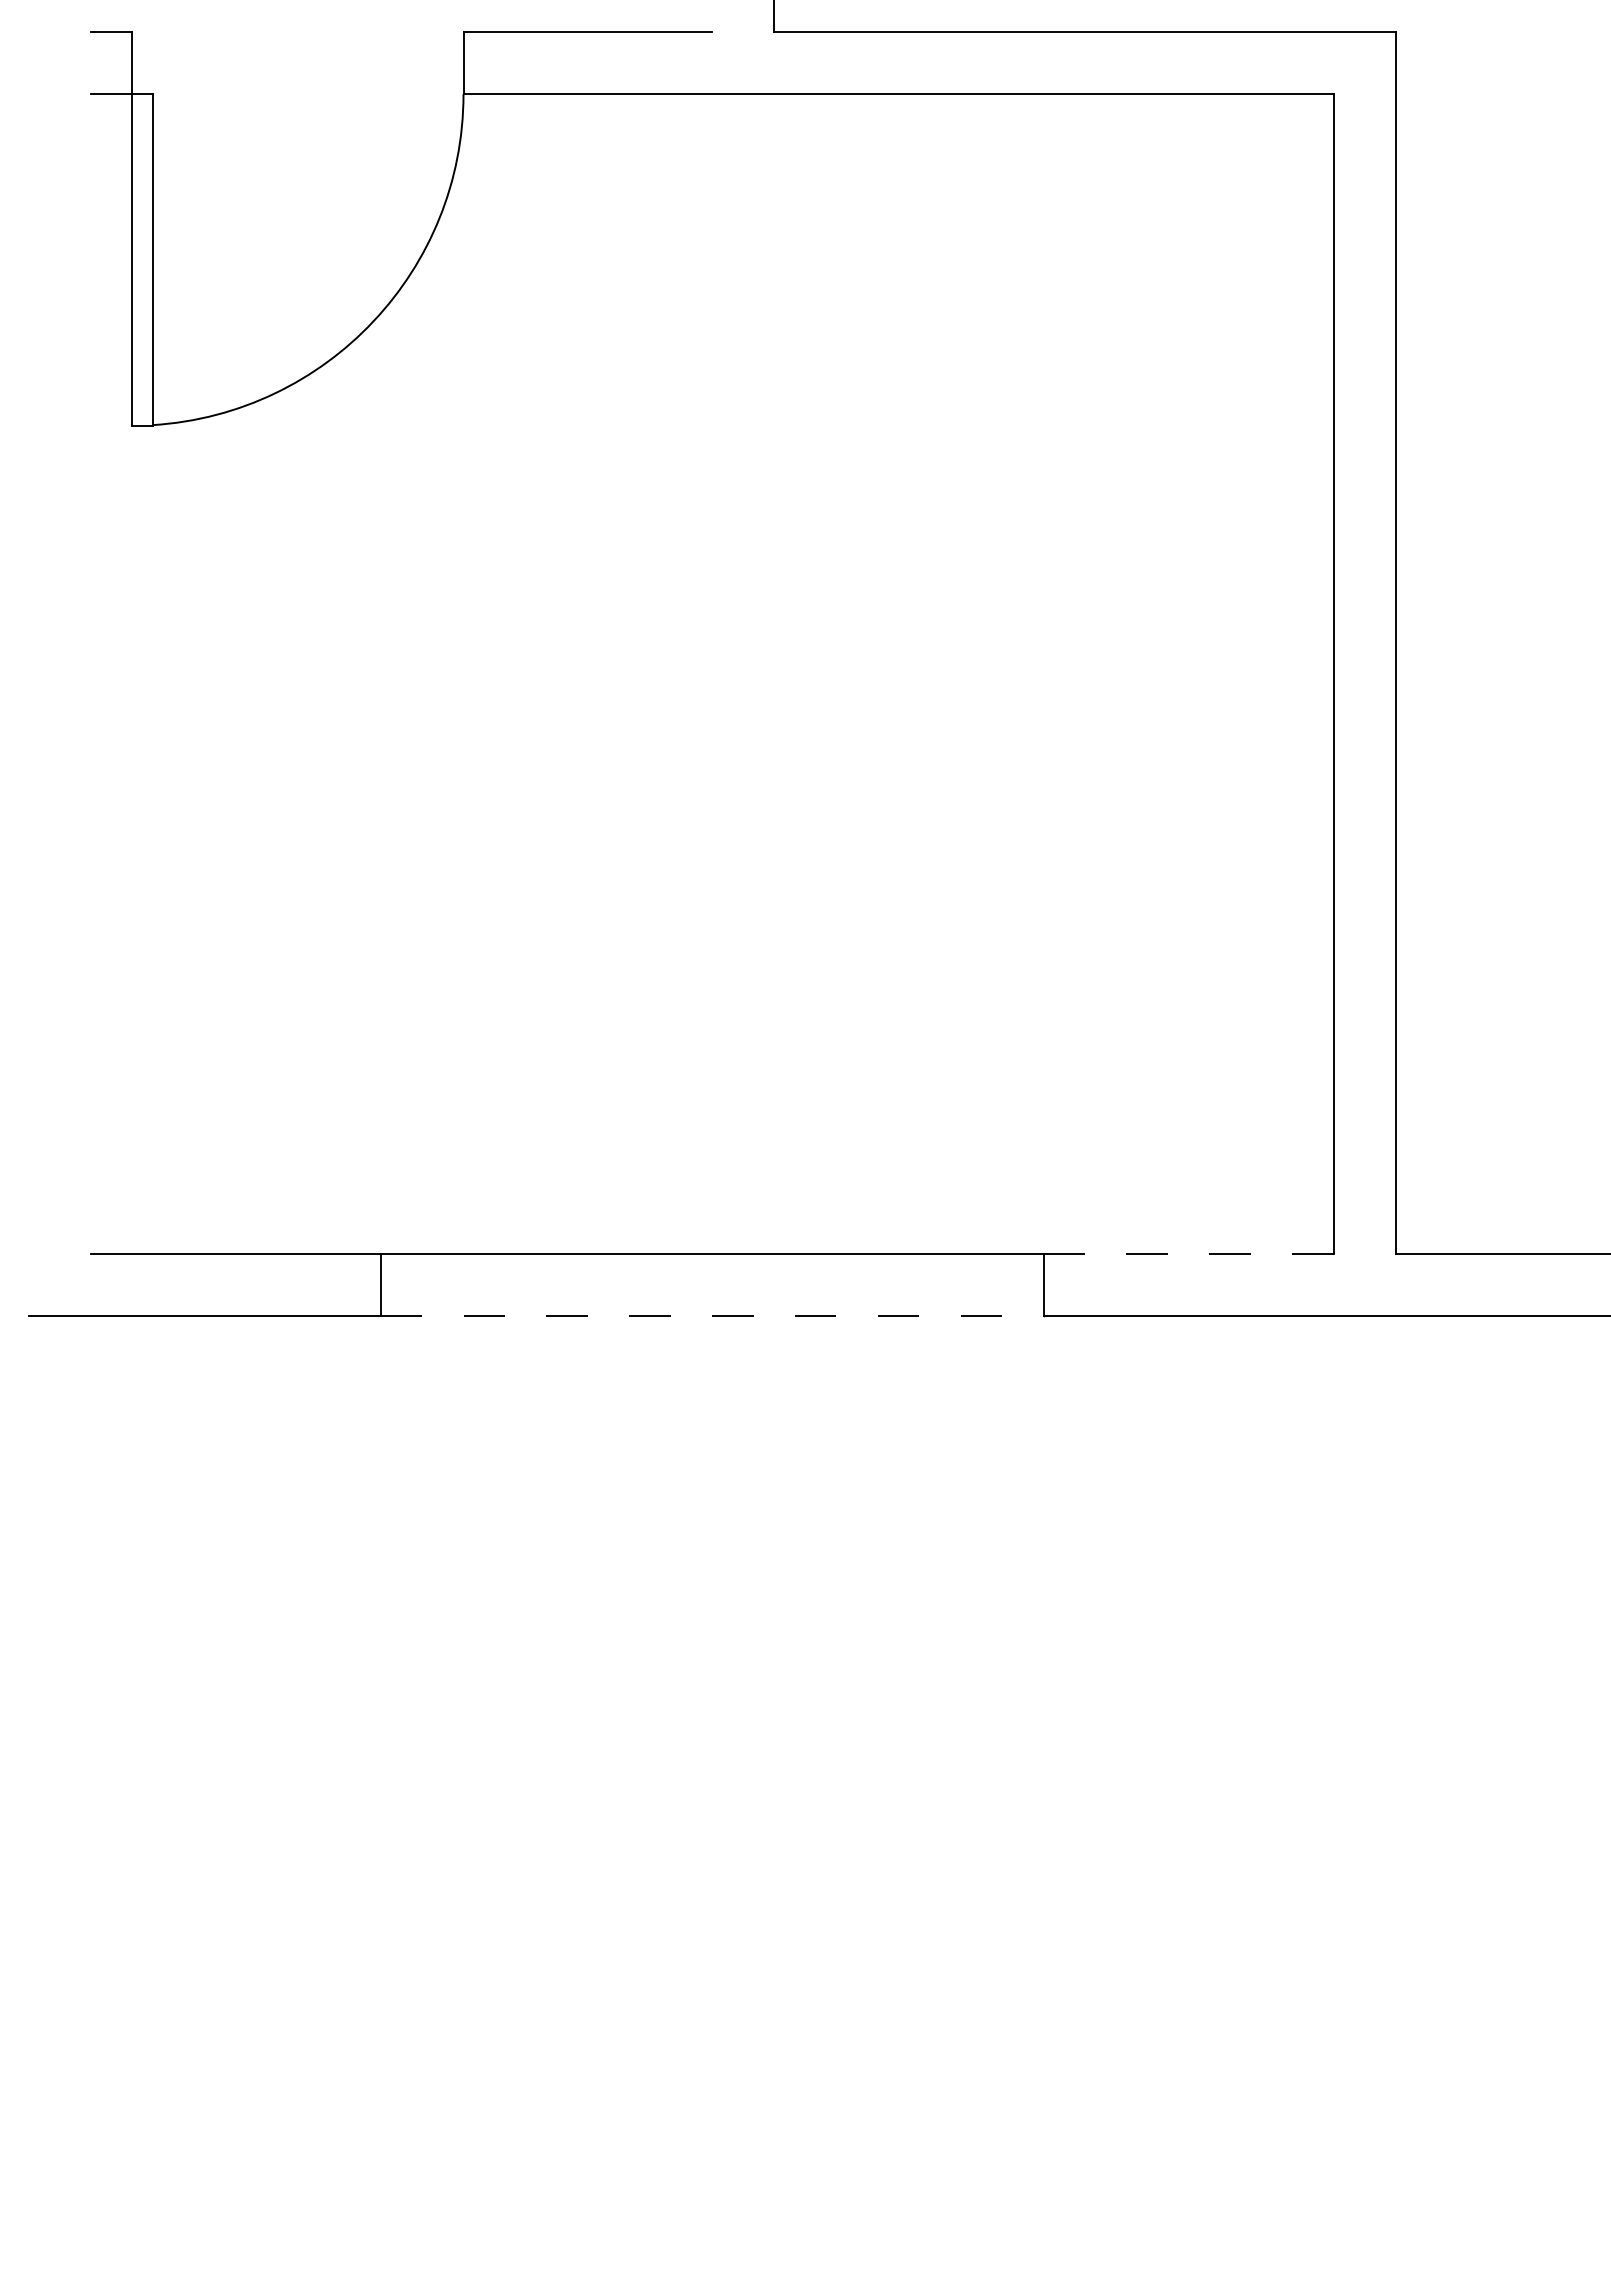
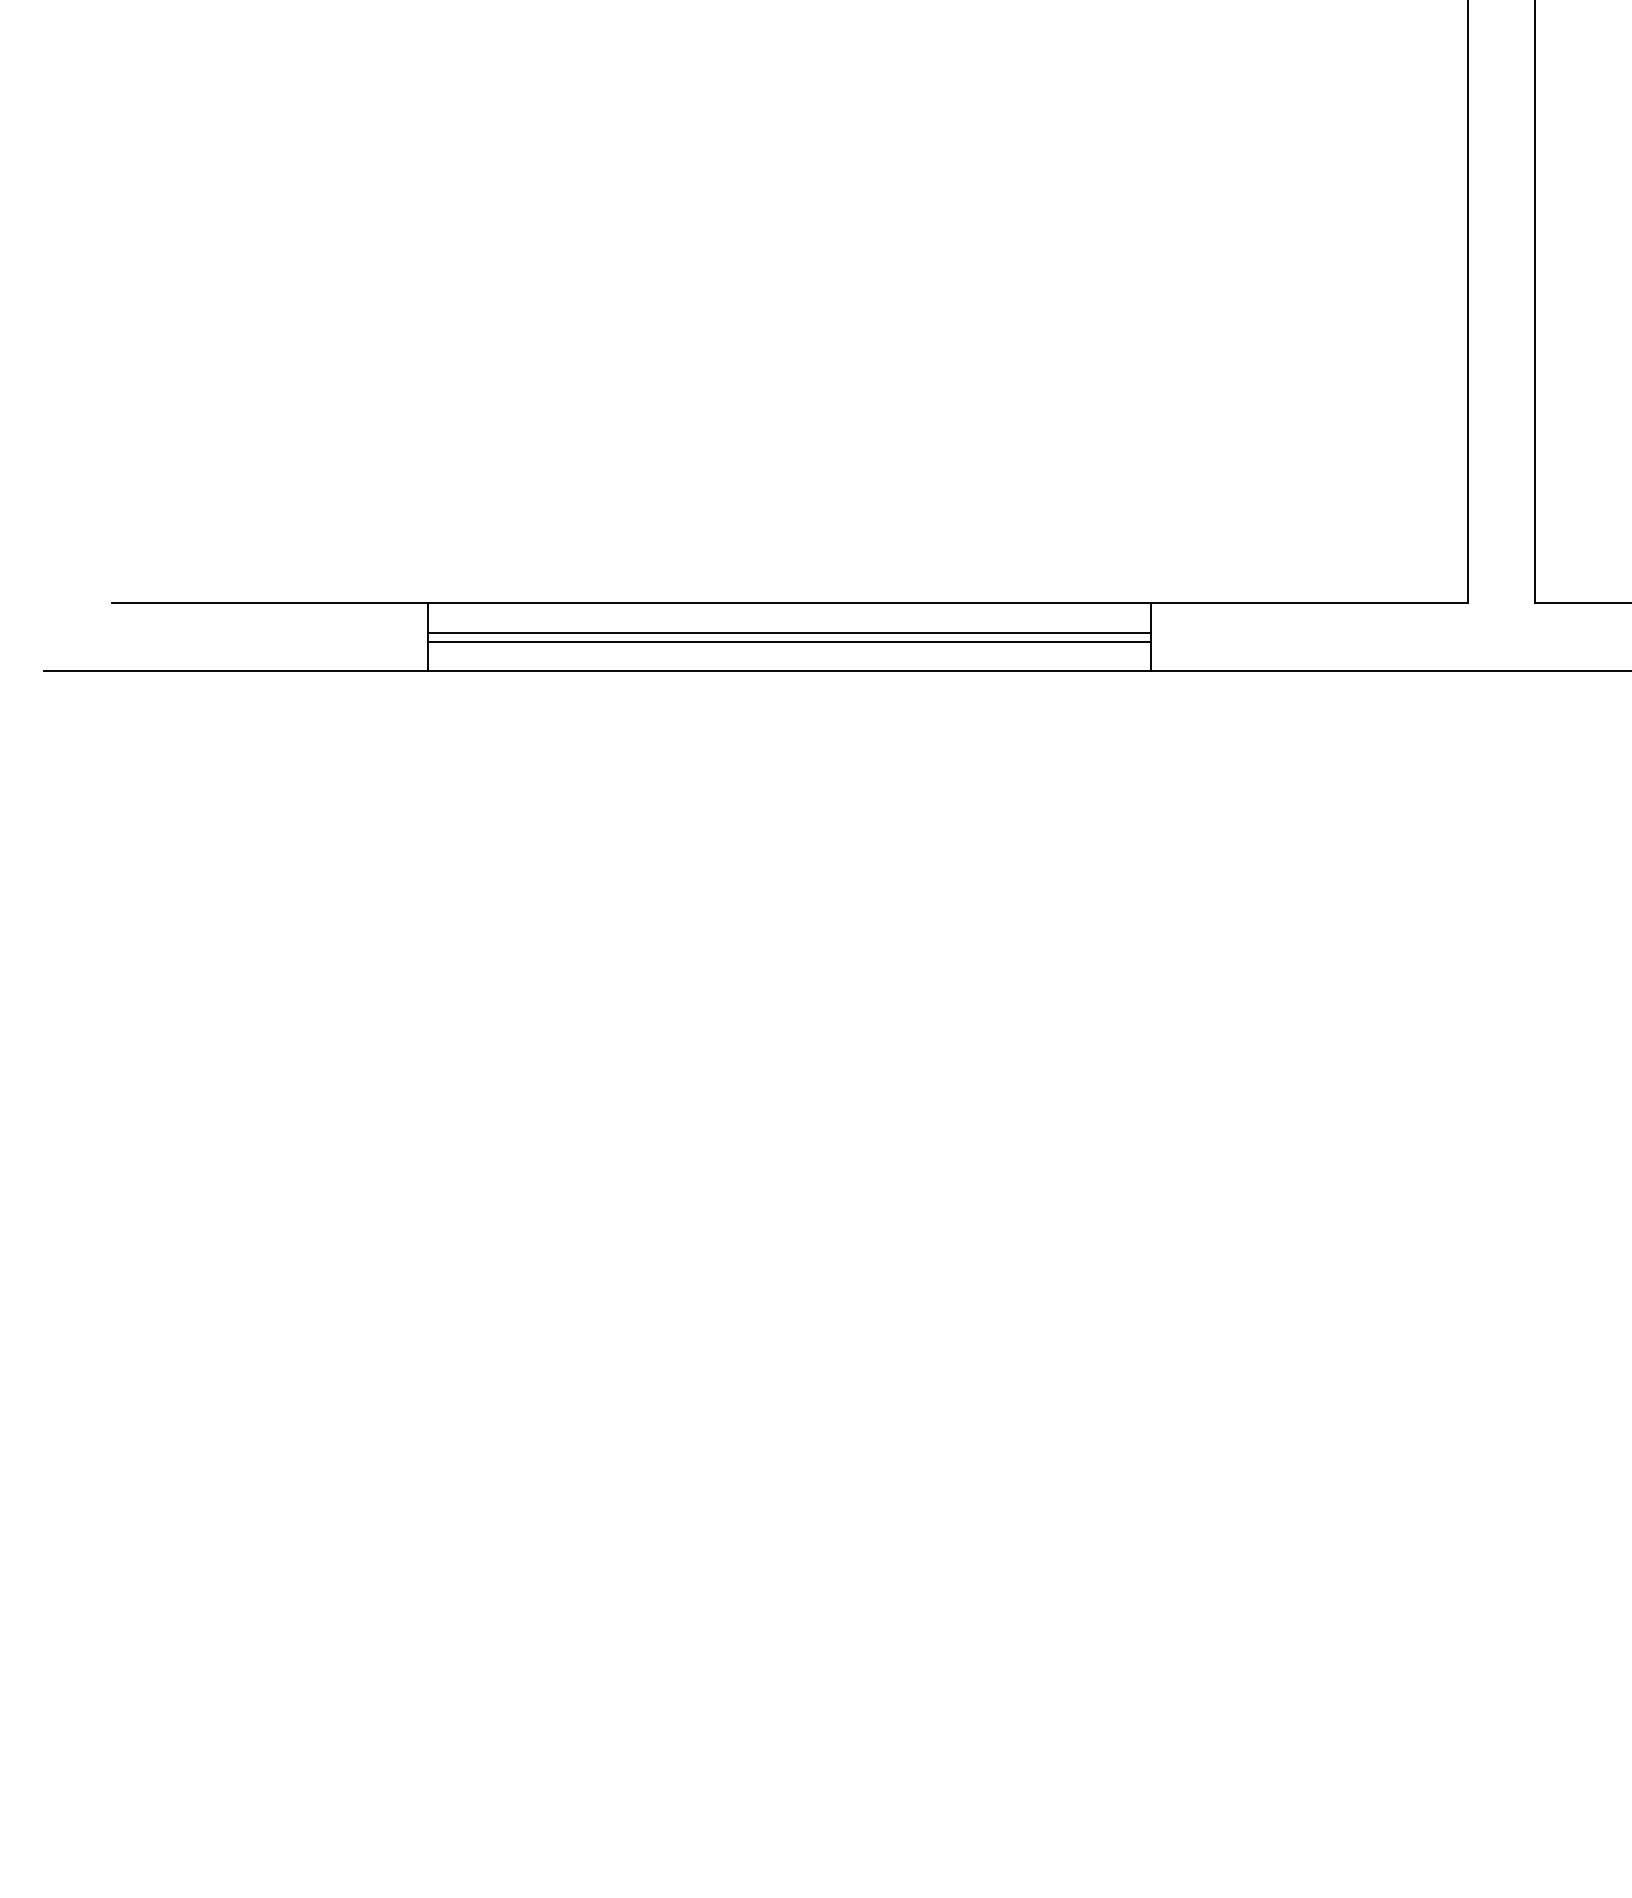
line: (1189, 1254) -> (1310, 603), dashed -> solid
line: (711, 1281) -> (788, 632), added
line: (711, 1289) -> (788, 641), added
line: (712, 1316) -> (790, 671), dashed -> solid

